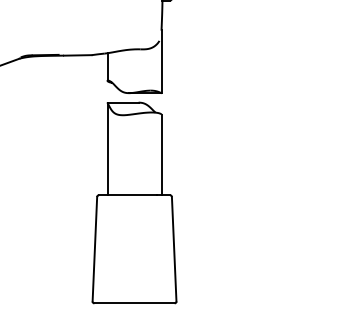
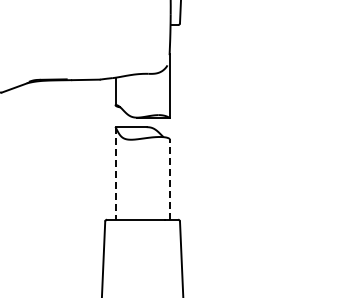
line: (107, 149) -> (115, 174), solid -> dashed
line: (161, 154) -> (169, 179), solid -> dashed

